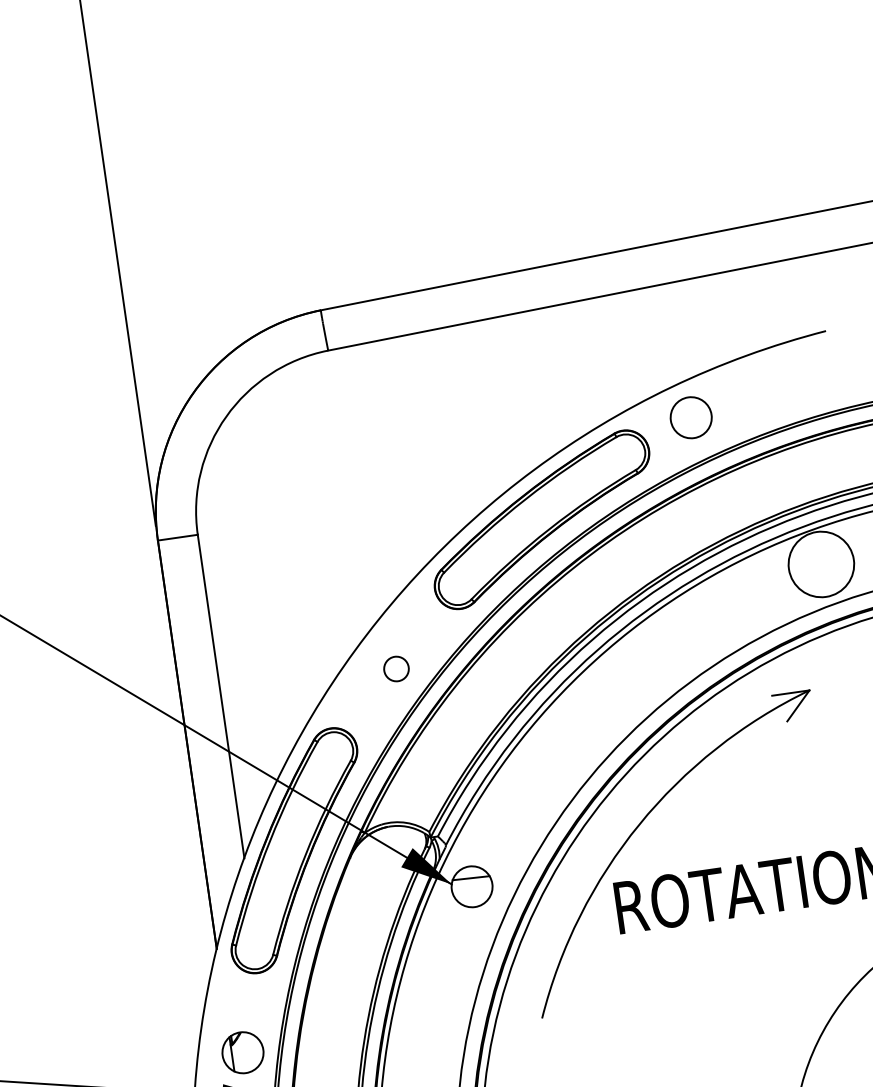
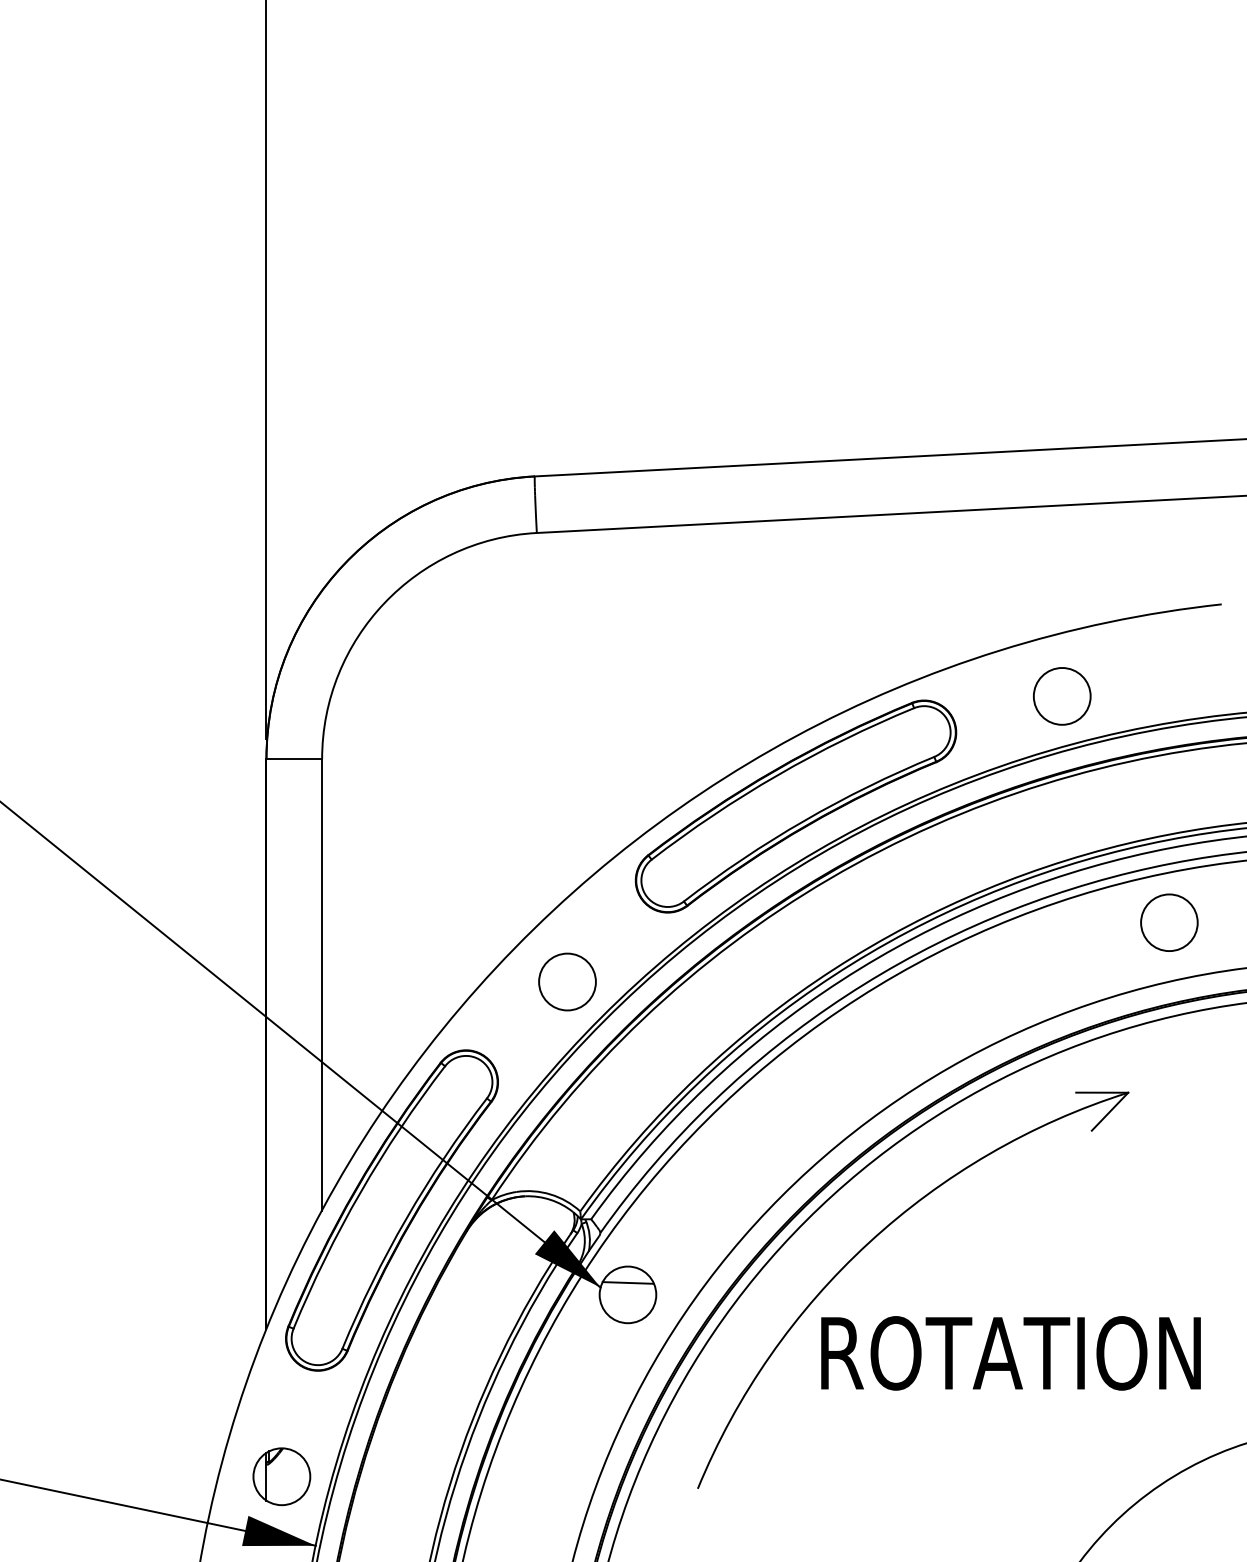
circle: (691, 417) -> (1062, 696), moved
circle: (821, 564) -> (1169, 922), size x0.62
circle: (396, 668) -> (567, 981), size x1.67

